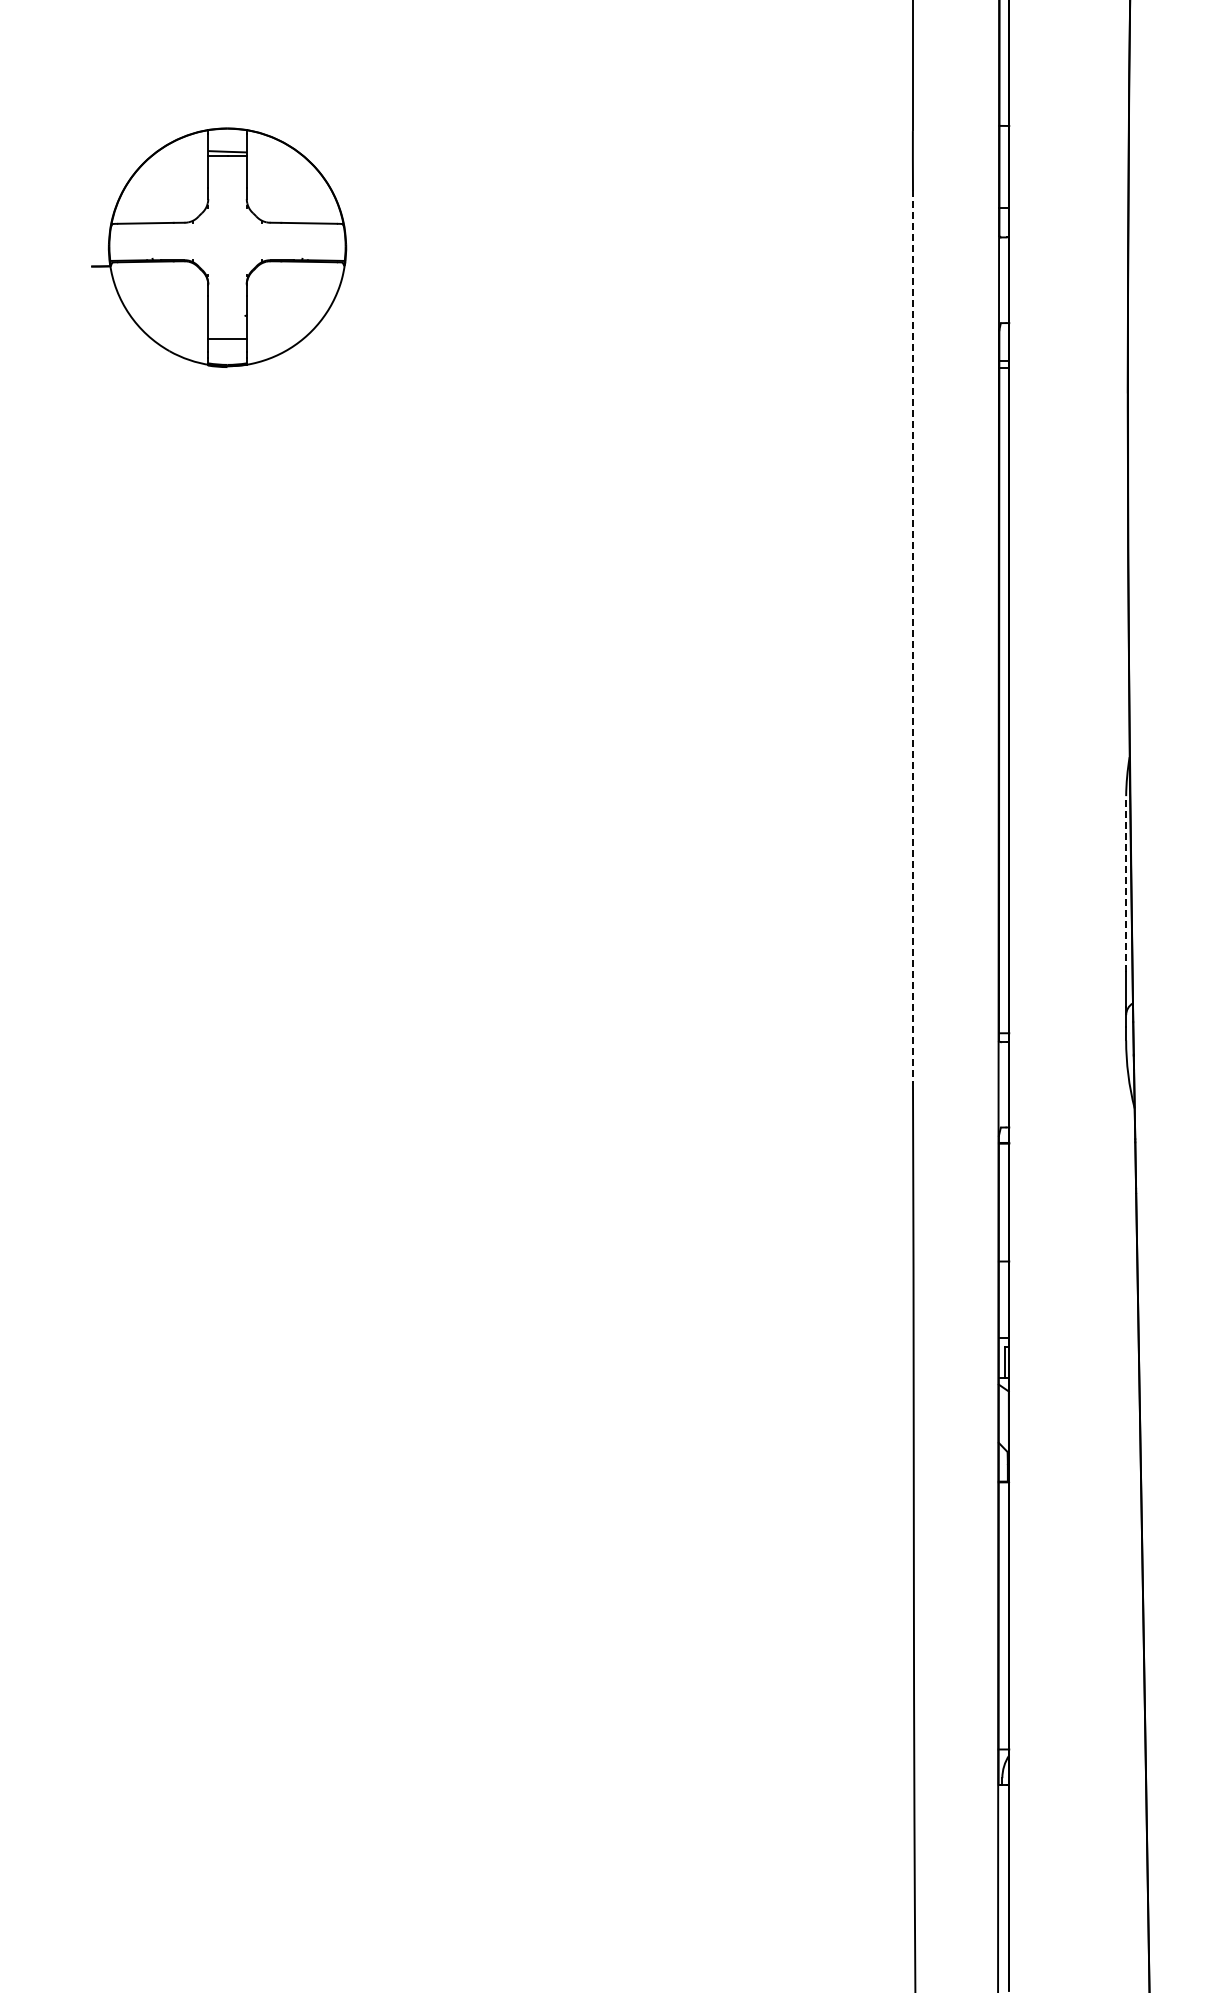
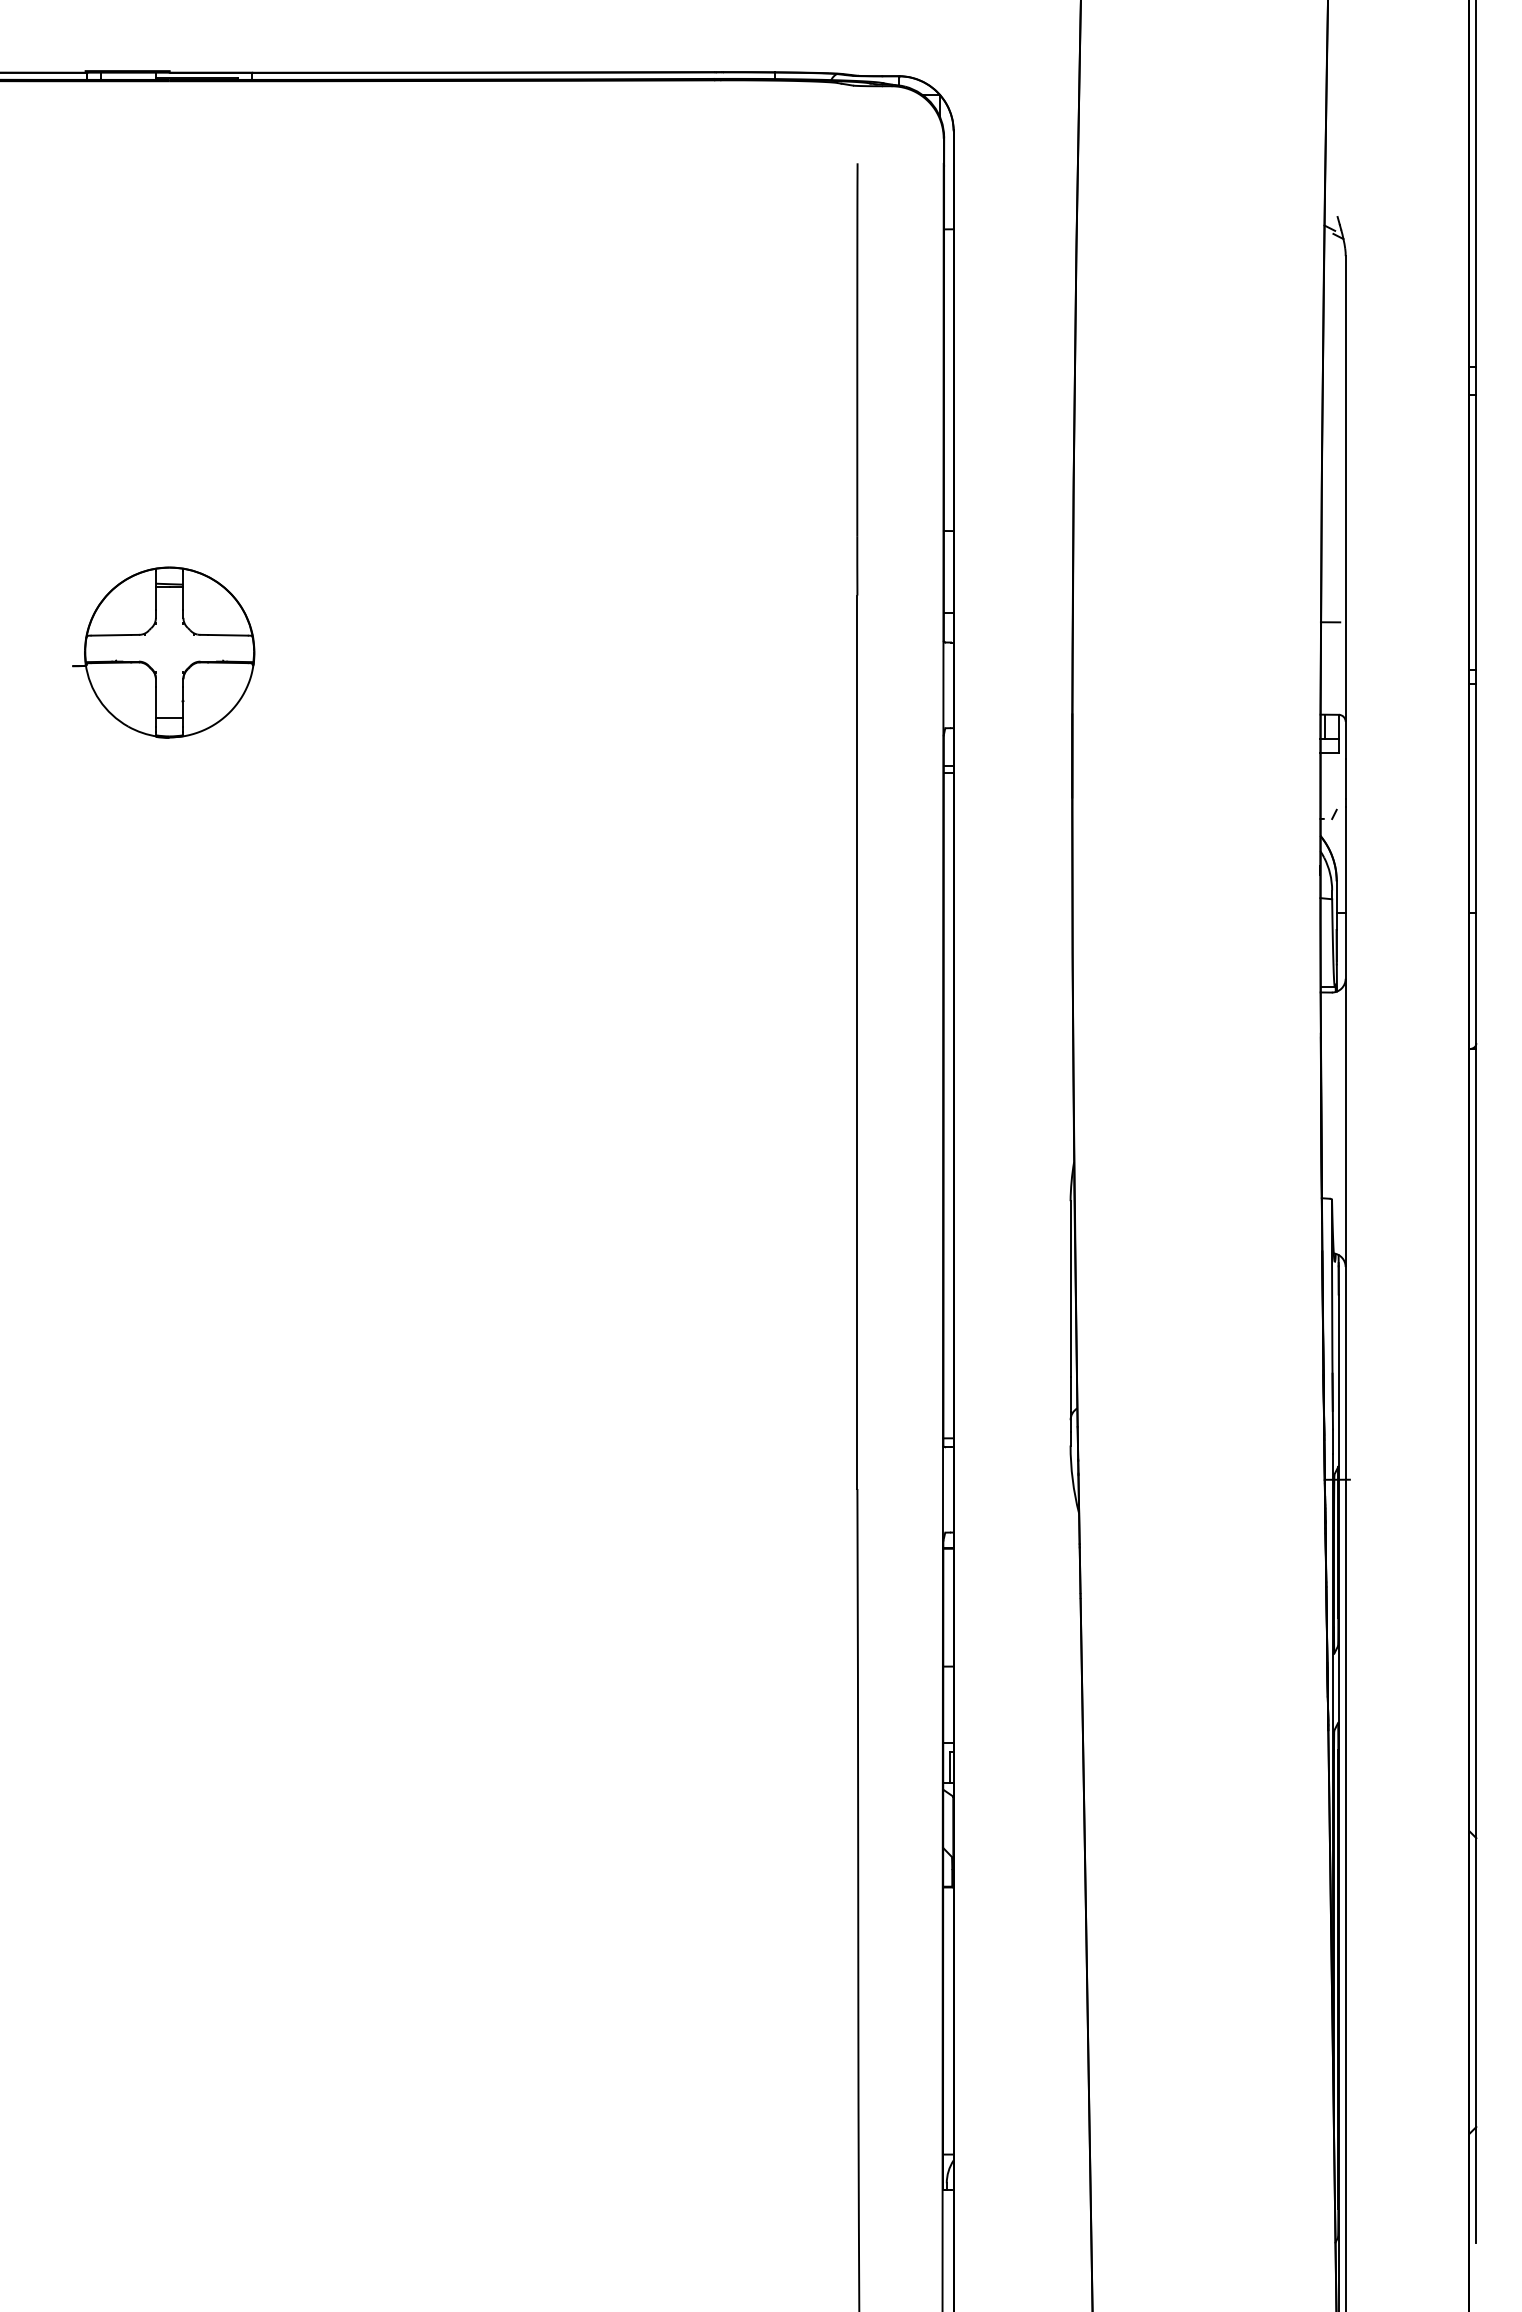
part: (219, 247) -> (163, 652), size x0.71
line: (913, 637) -> (857, 1042), dashed -> solid
line: (1126, 884) -> (1070, 1289), dashed -> solid

